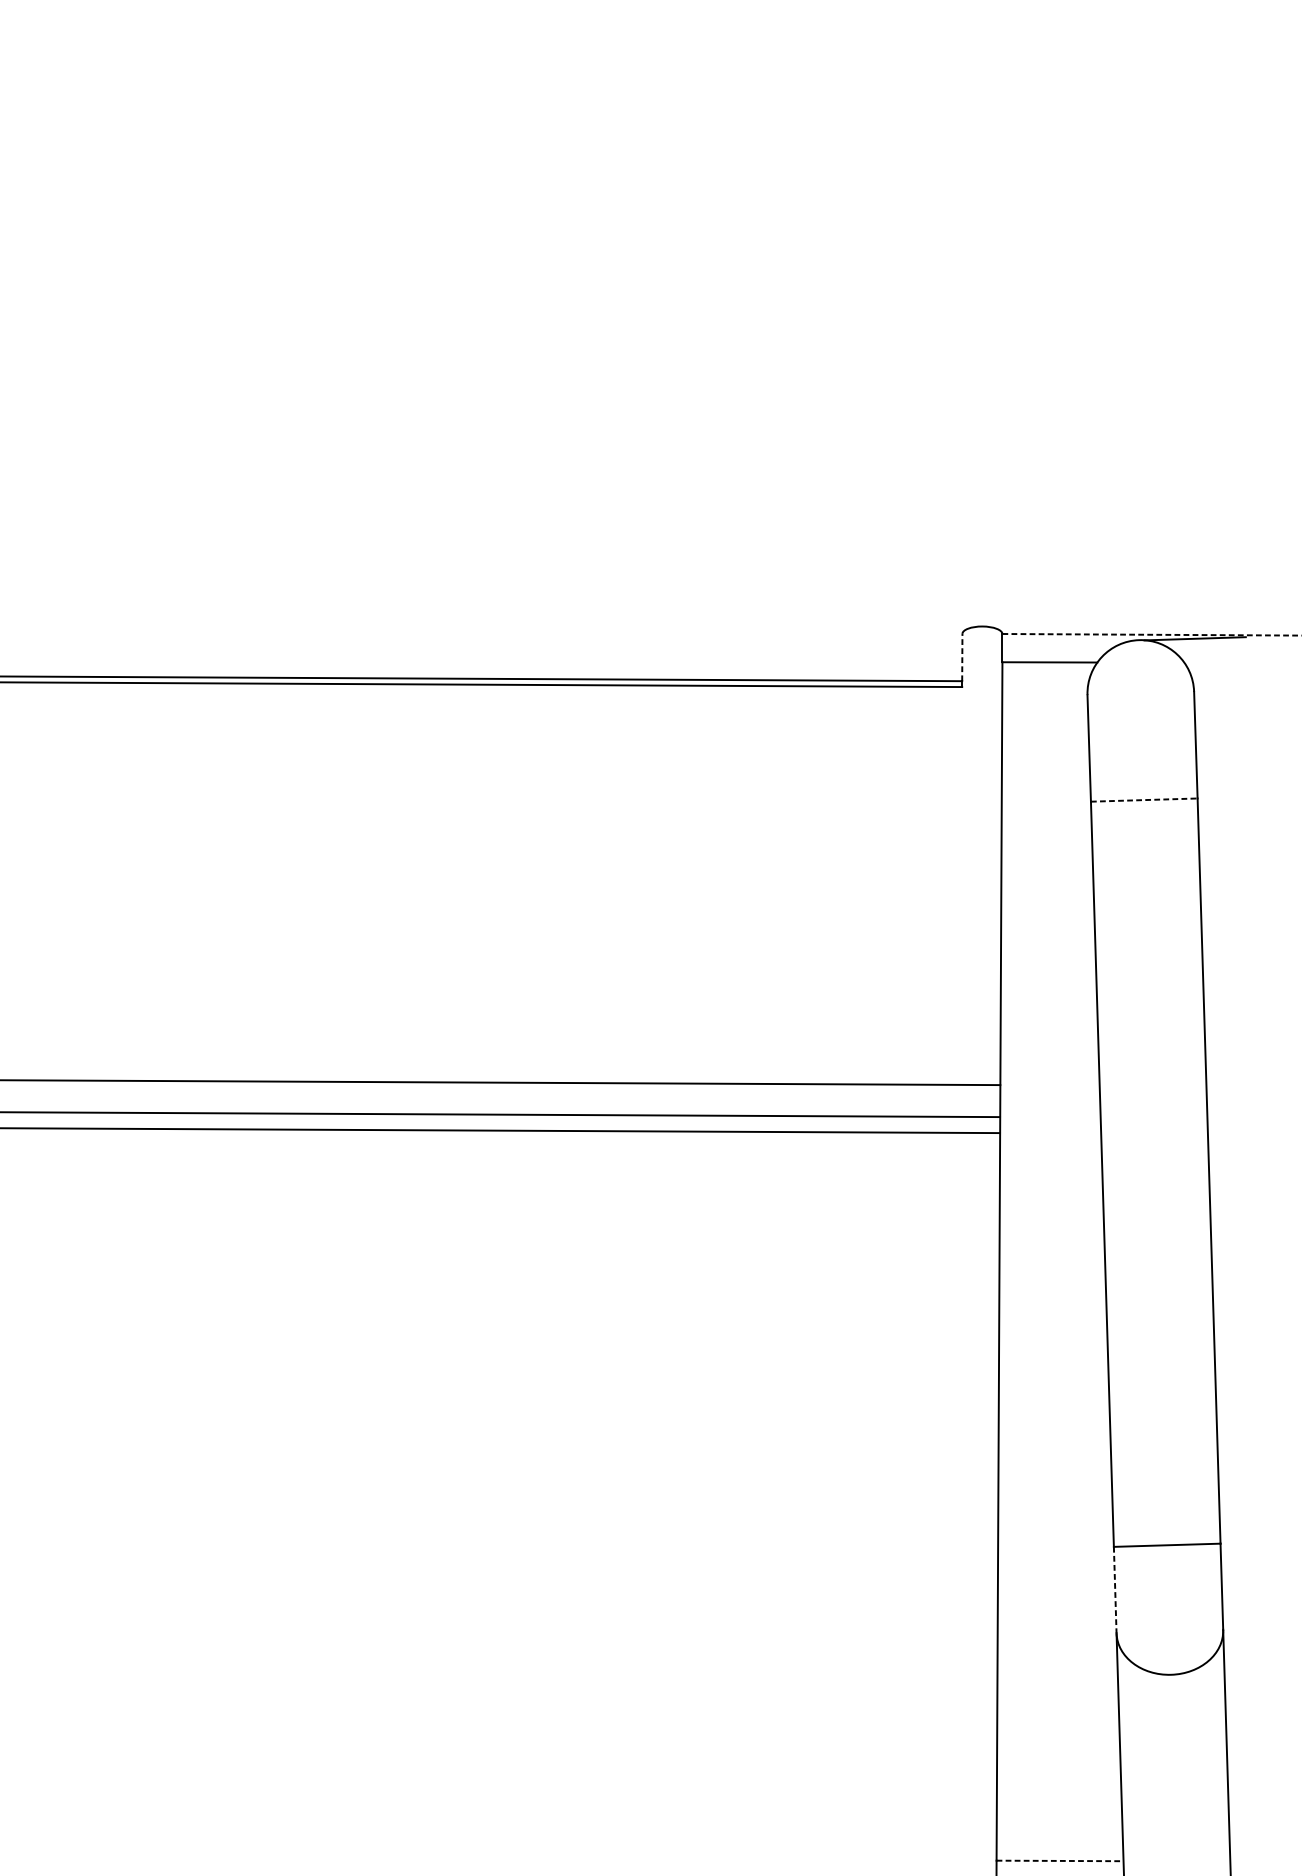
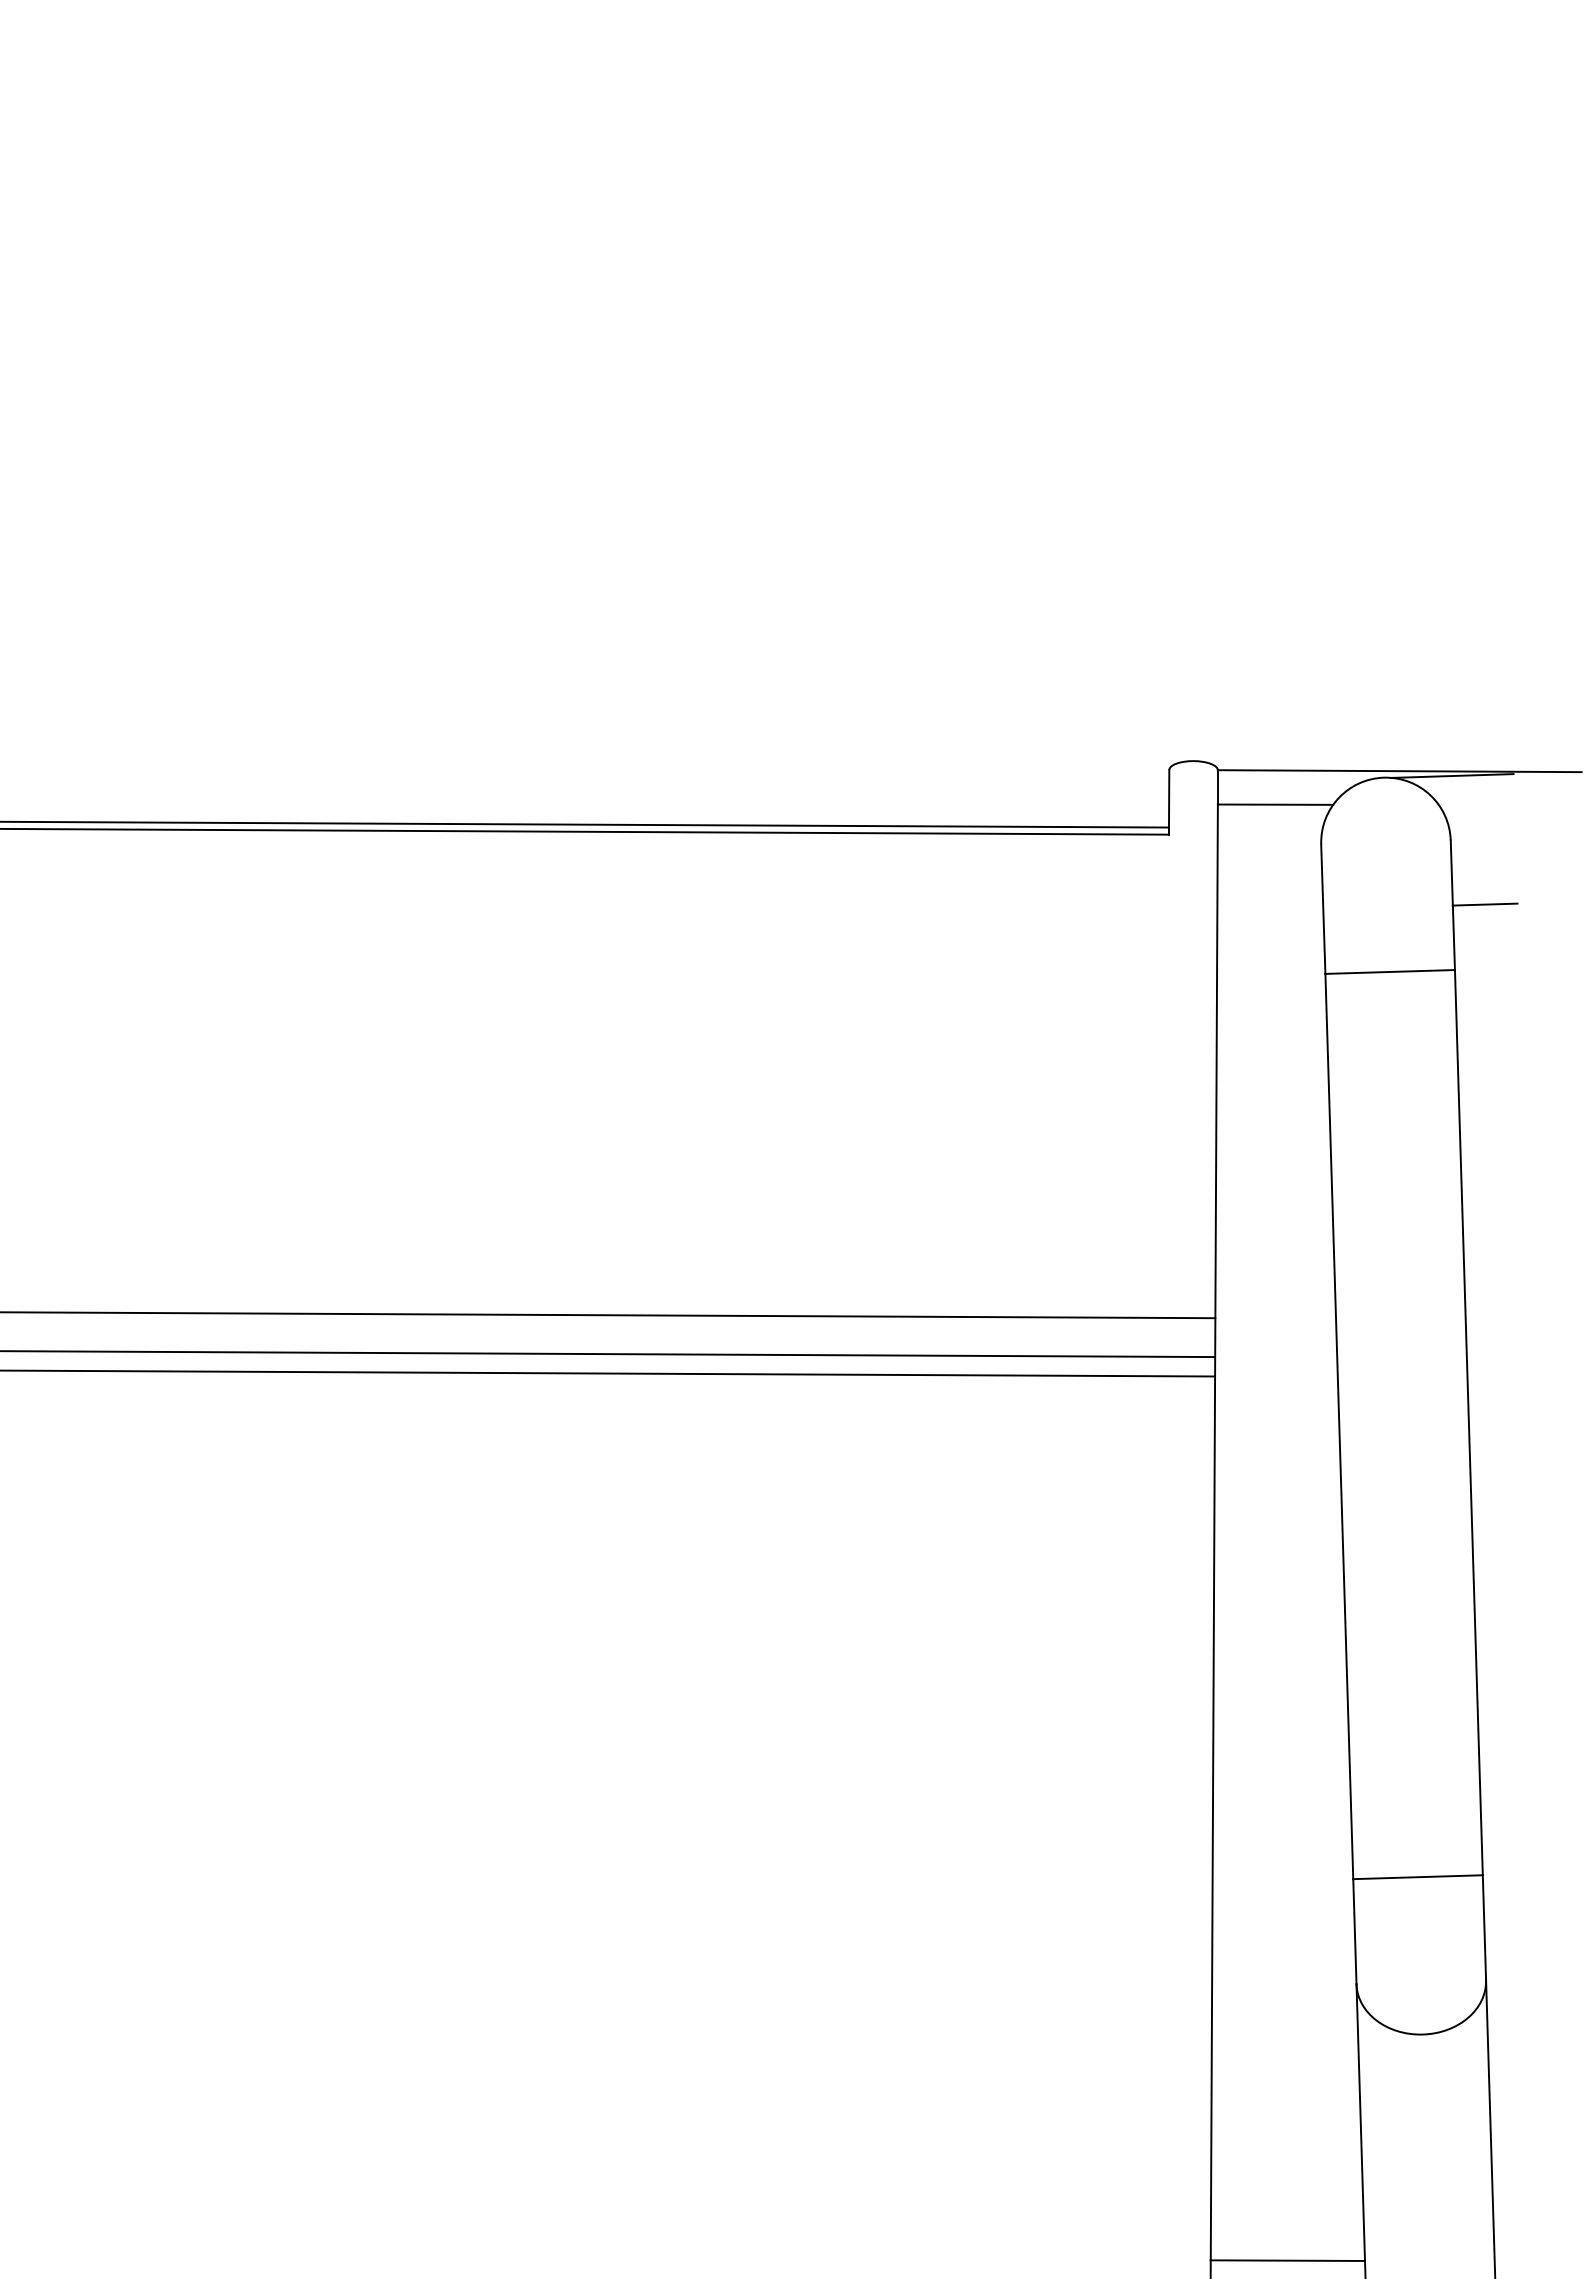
line: (1151, 635) -> (1399, 771), dashed -> solid
line: (962, 657) -> (1169, 798), dashed -> solid
line: (1221, 744) -> (1484, 904), added
line: (1144, 799) -> (1390, 971), dashed -> solid
line: (1114, 1590) -> (1354, 1932), dashed -> solid
line: (1060, 1860) -> (1288, 2260), dashed -> solid

